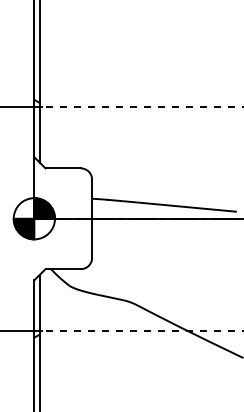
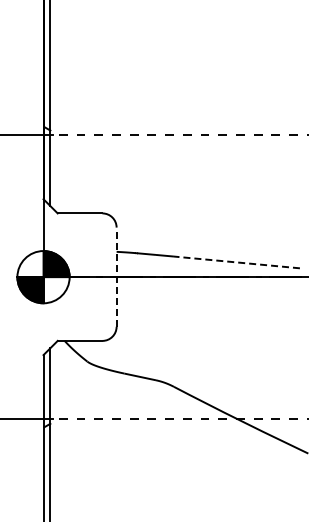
line: (186, 207) -> (236, 262), solid -> dashed
line: (91, 219) -> (116, 277), solid -> dashed

